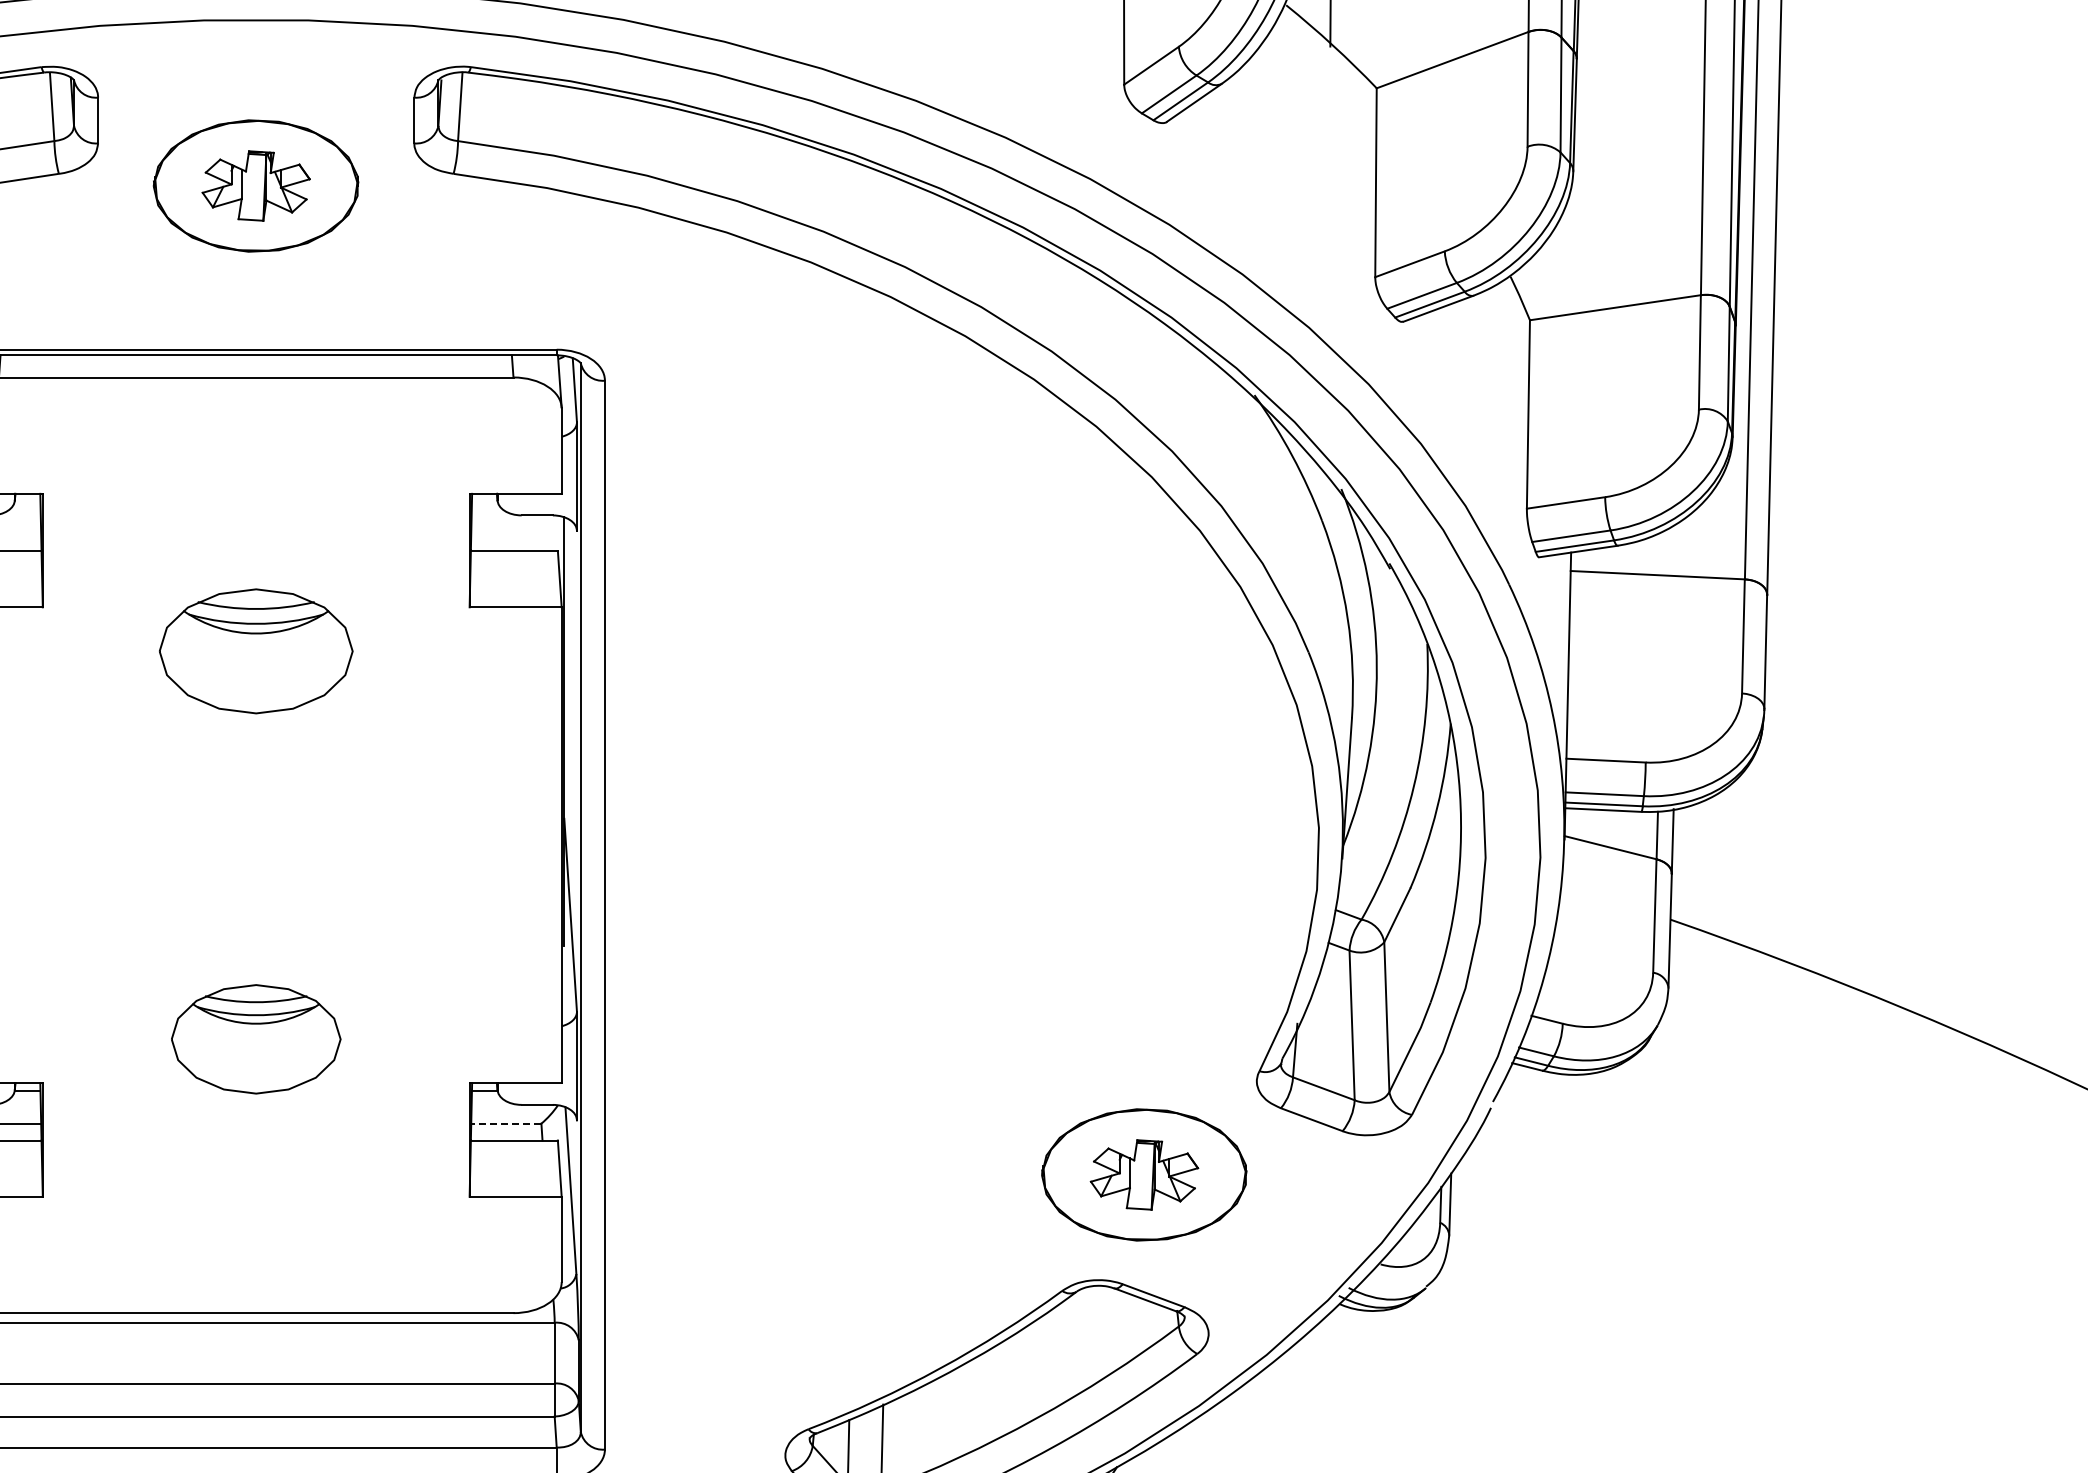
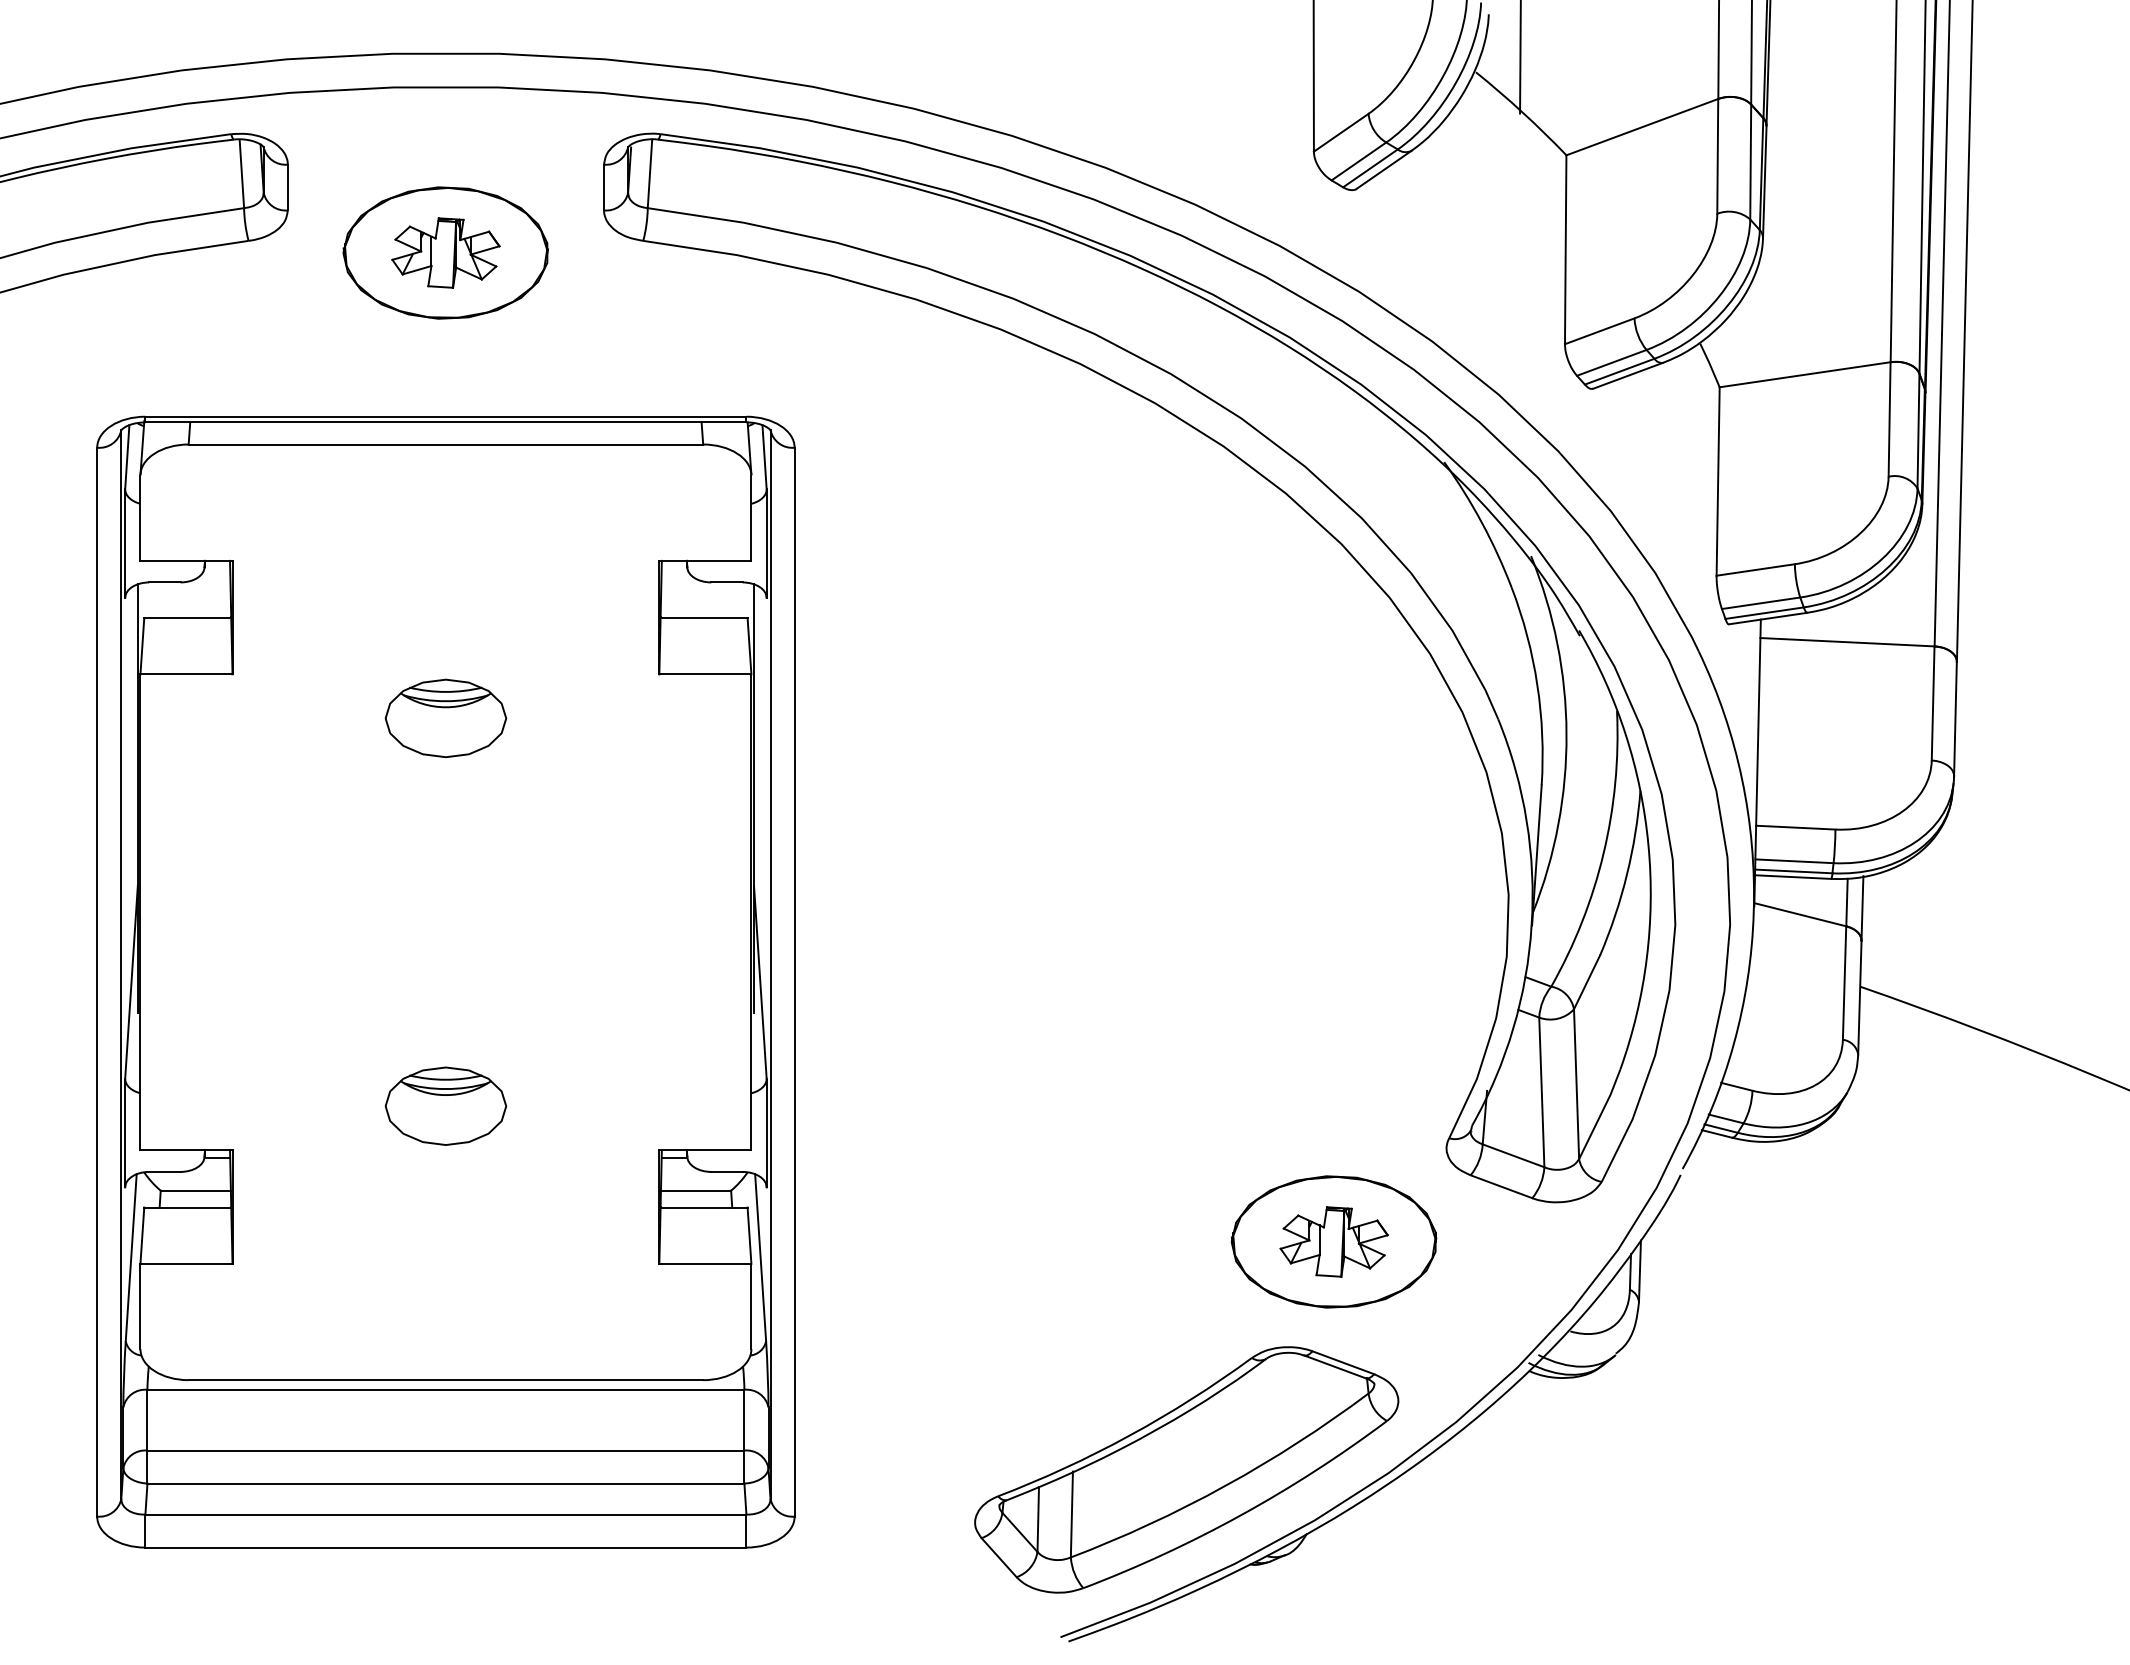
part: (255, 651) -> (445, 718), size x0.62
part: (255, 1038) -> (445, 1105), size x0.71
line: (505, 1123) -> (695, 1190), dashed -> solid

